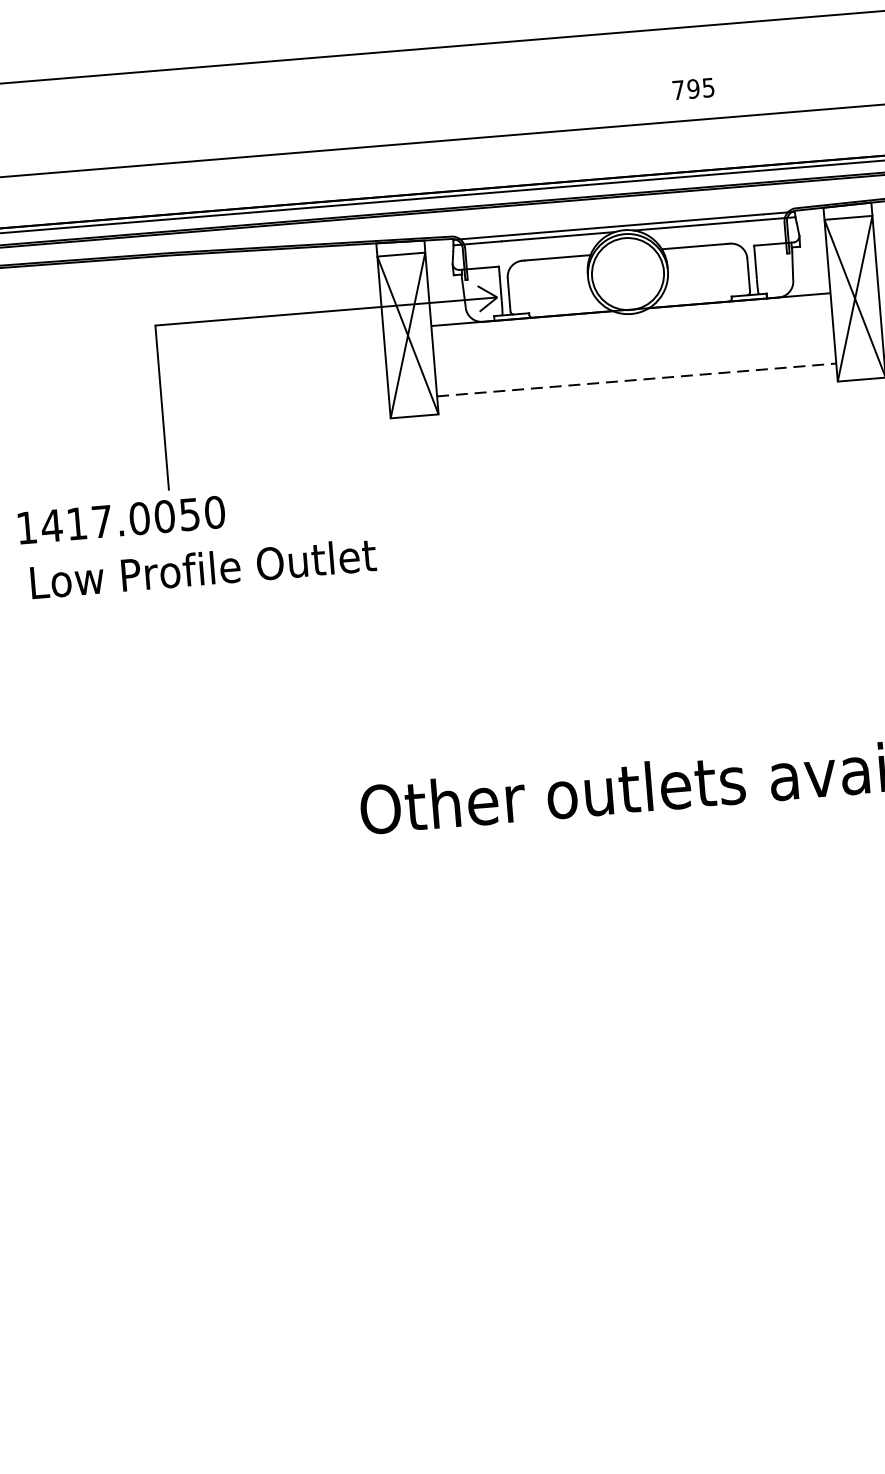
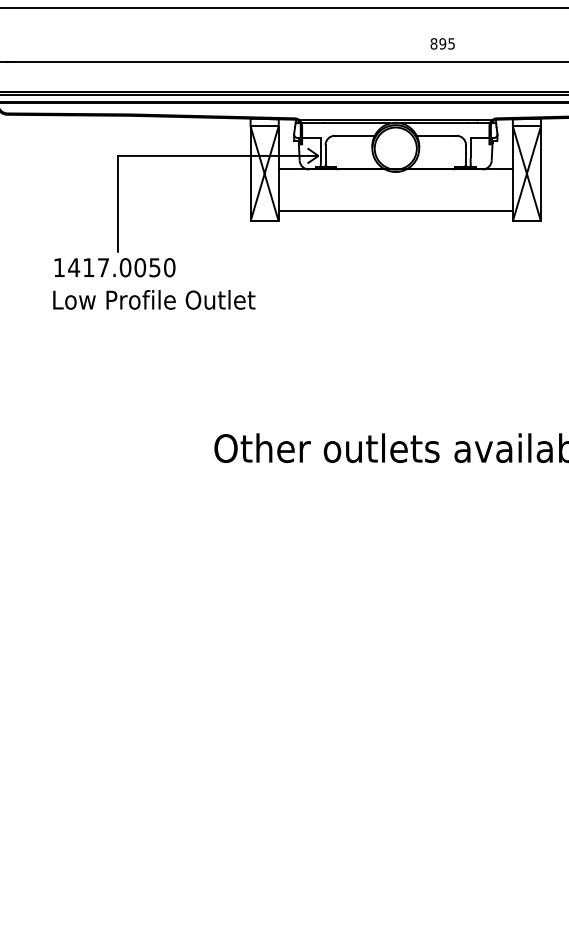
text: (677, 89) -> (433, 43), 795 -> 895
line: (637, 379) -> (396, 210), dashed -> solid
text: (120, 519) -> (114, 267), moved
text: (203, 567) -> (154, 299), moved

